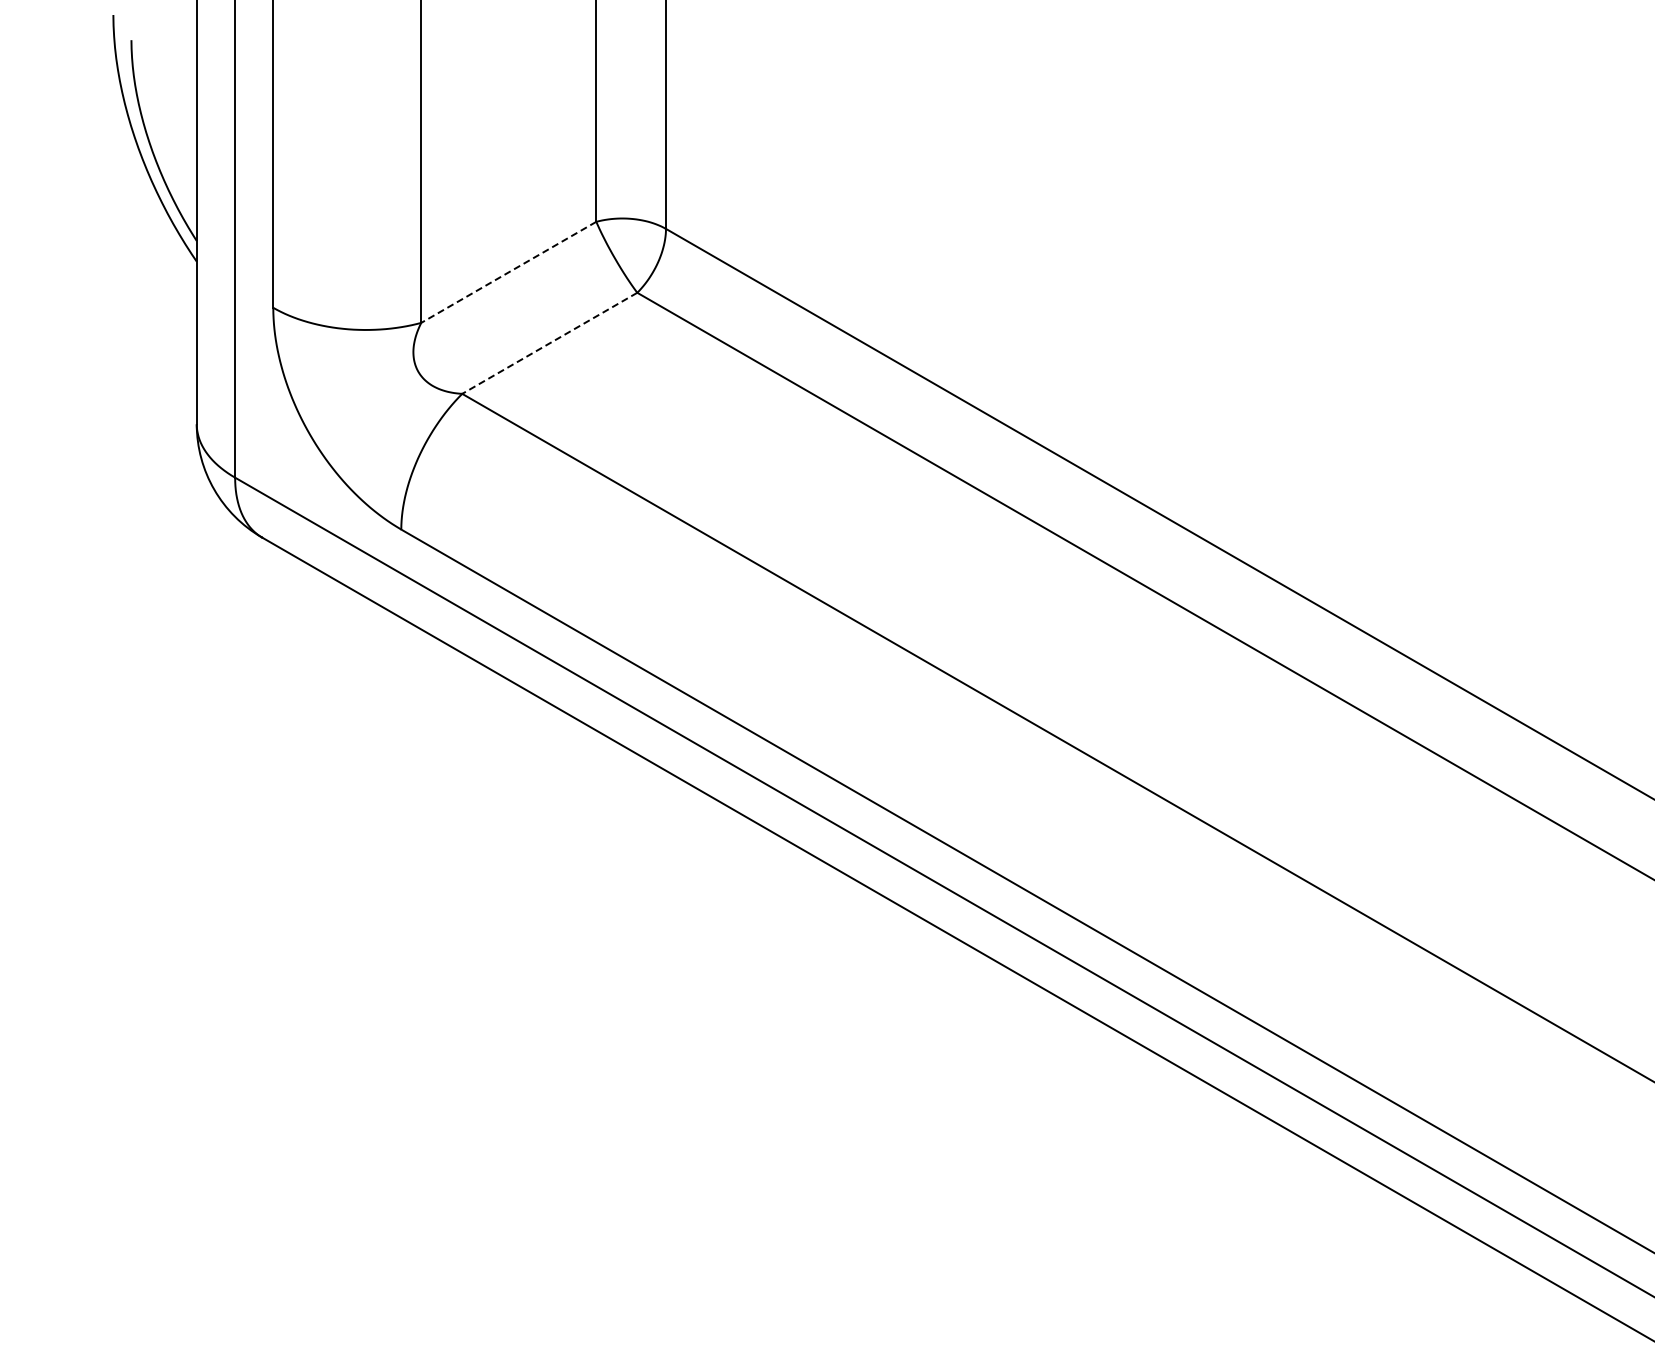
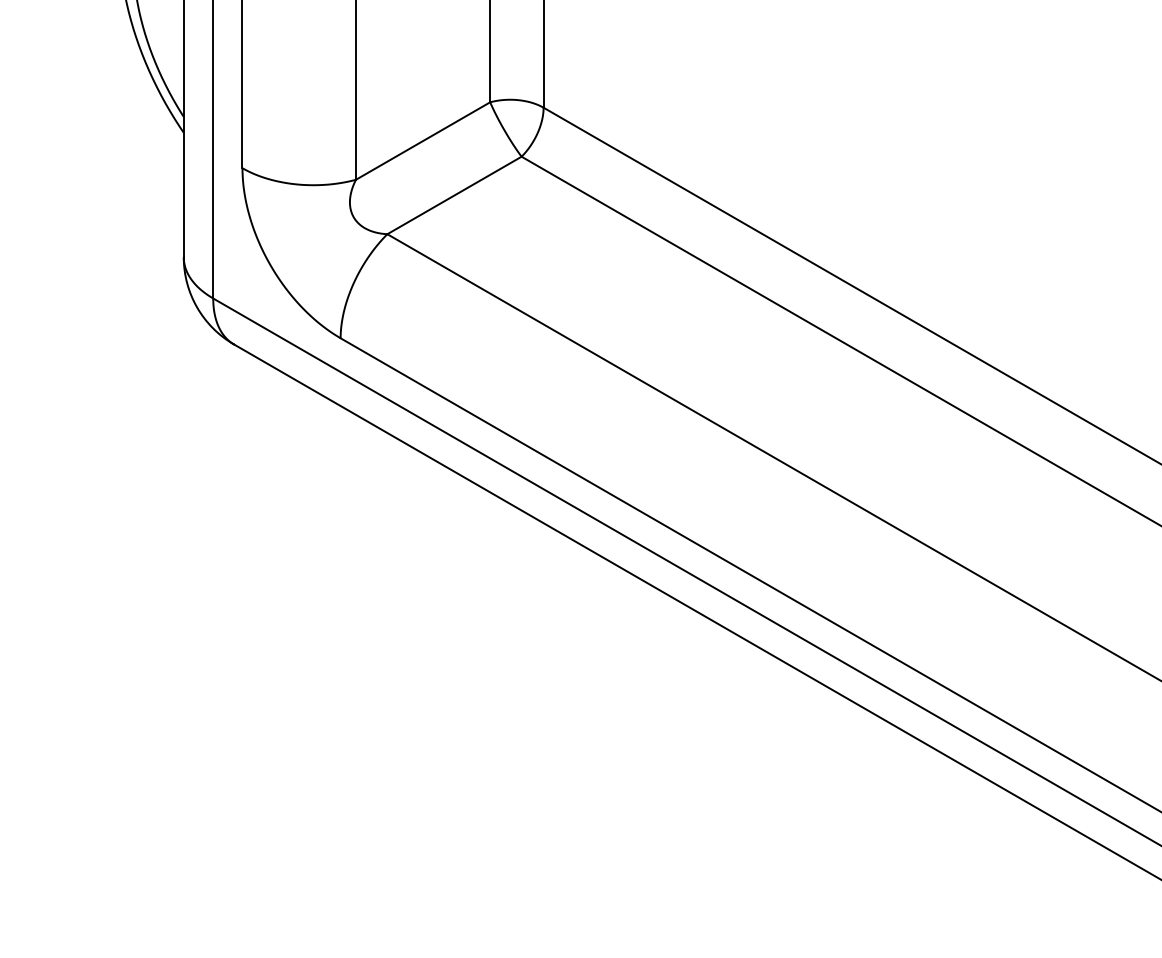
line: (508, 272) -> (422, 141), dashed -> solid
line: (549, 343) -> (454, 195), dashed -> solid

